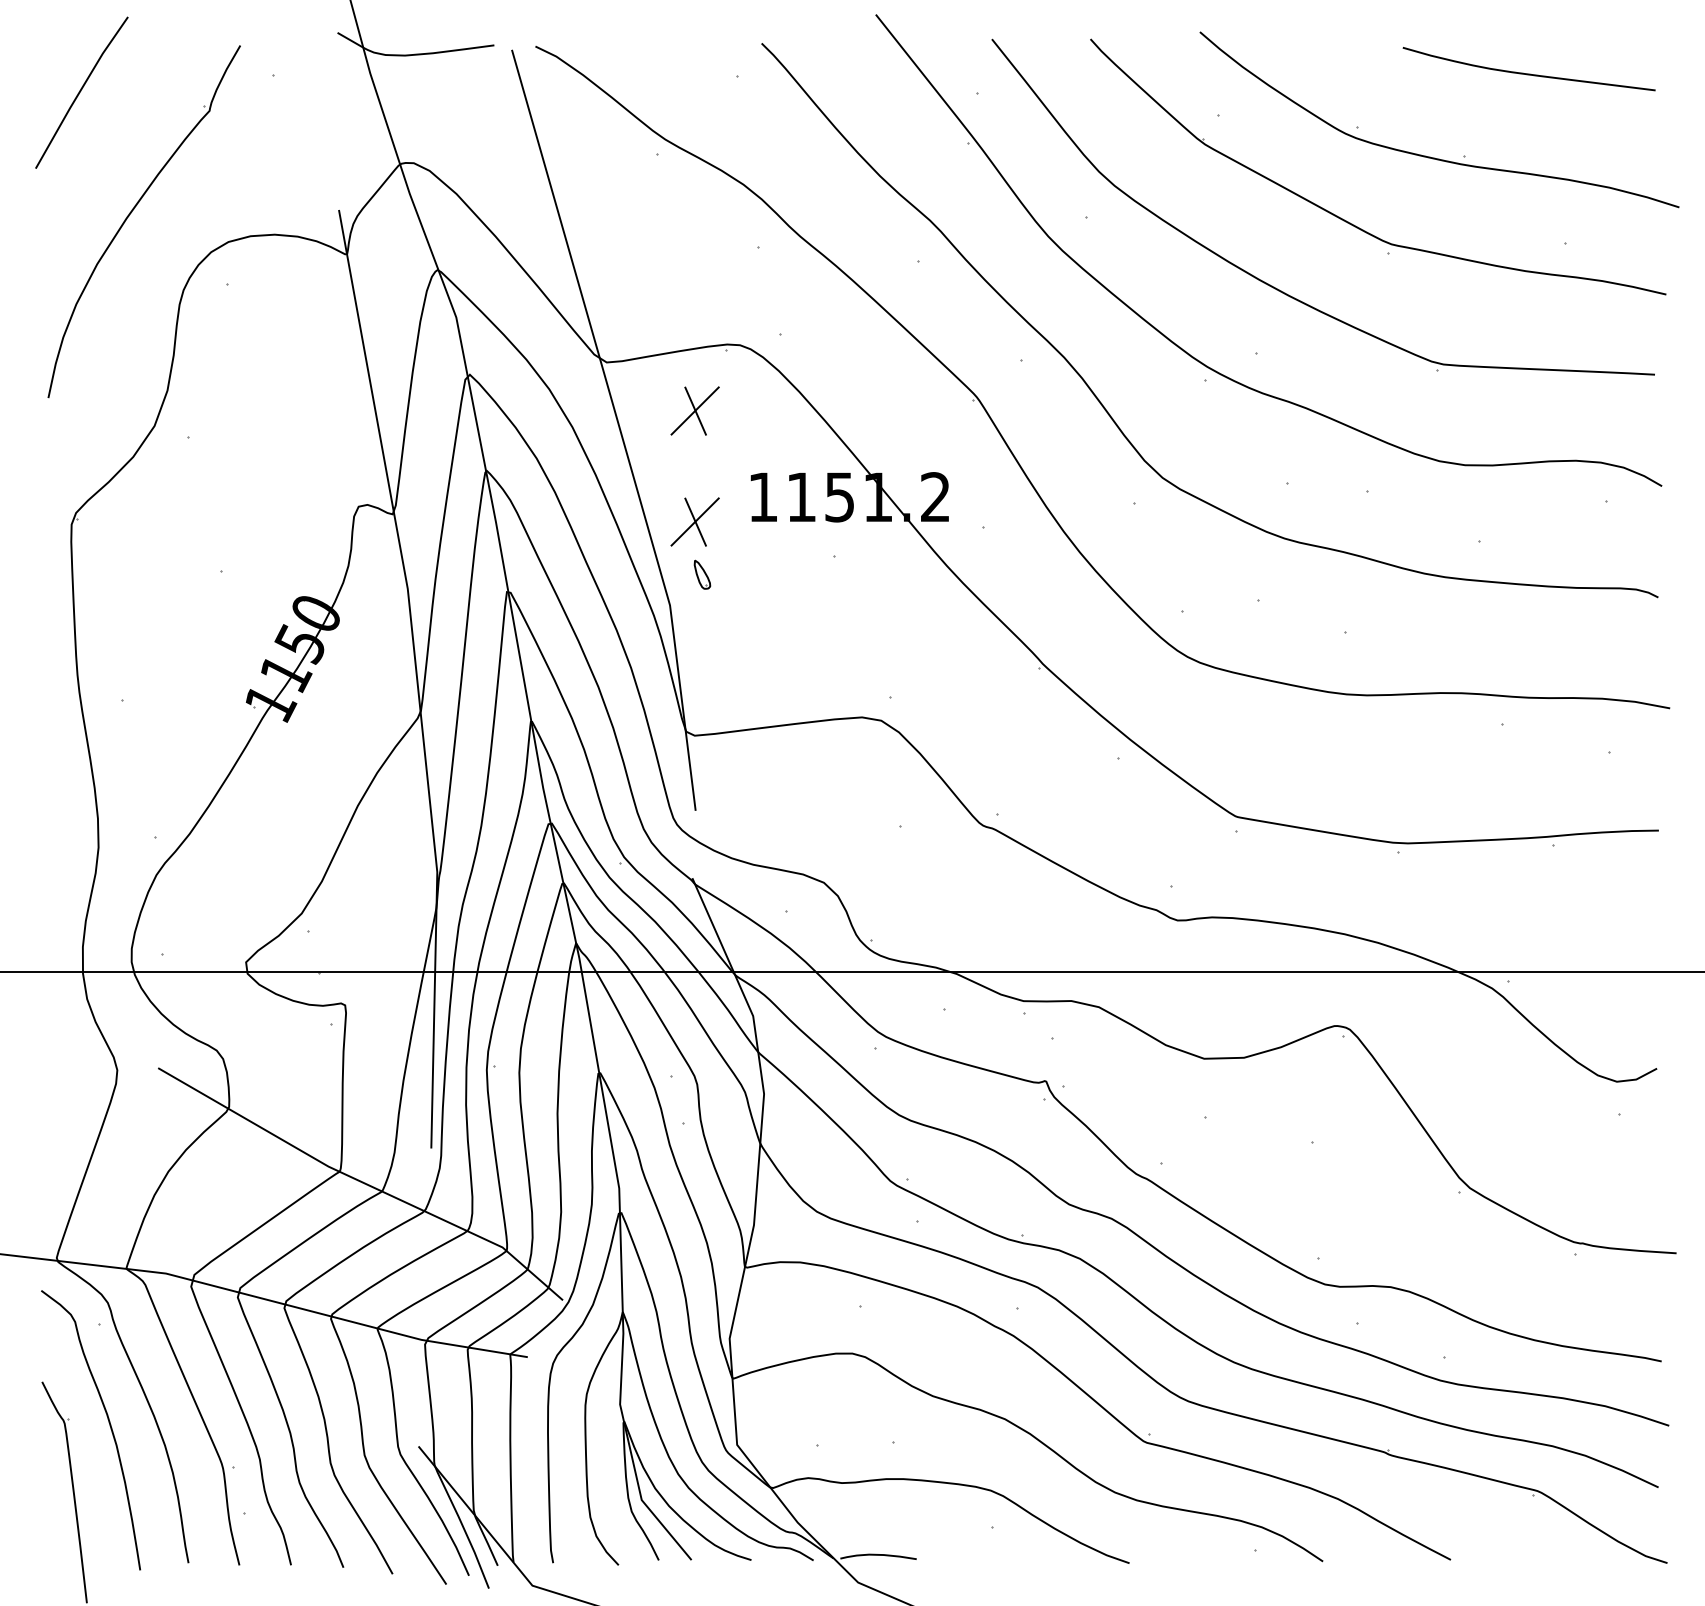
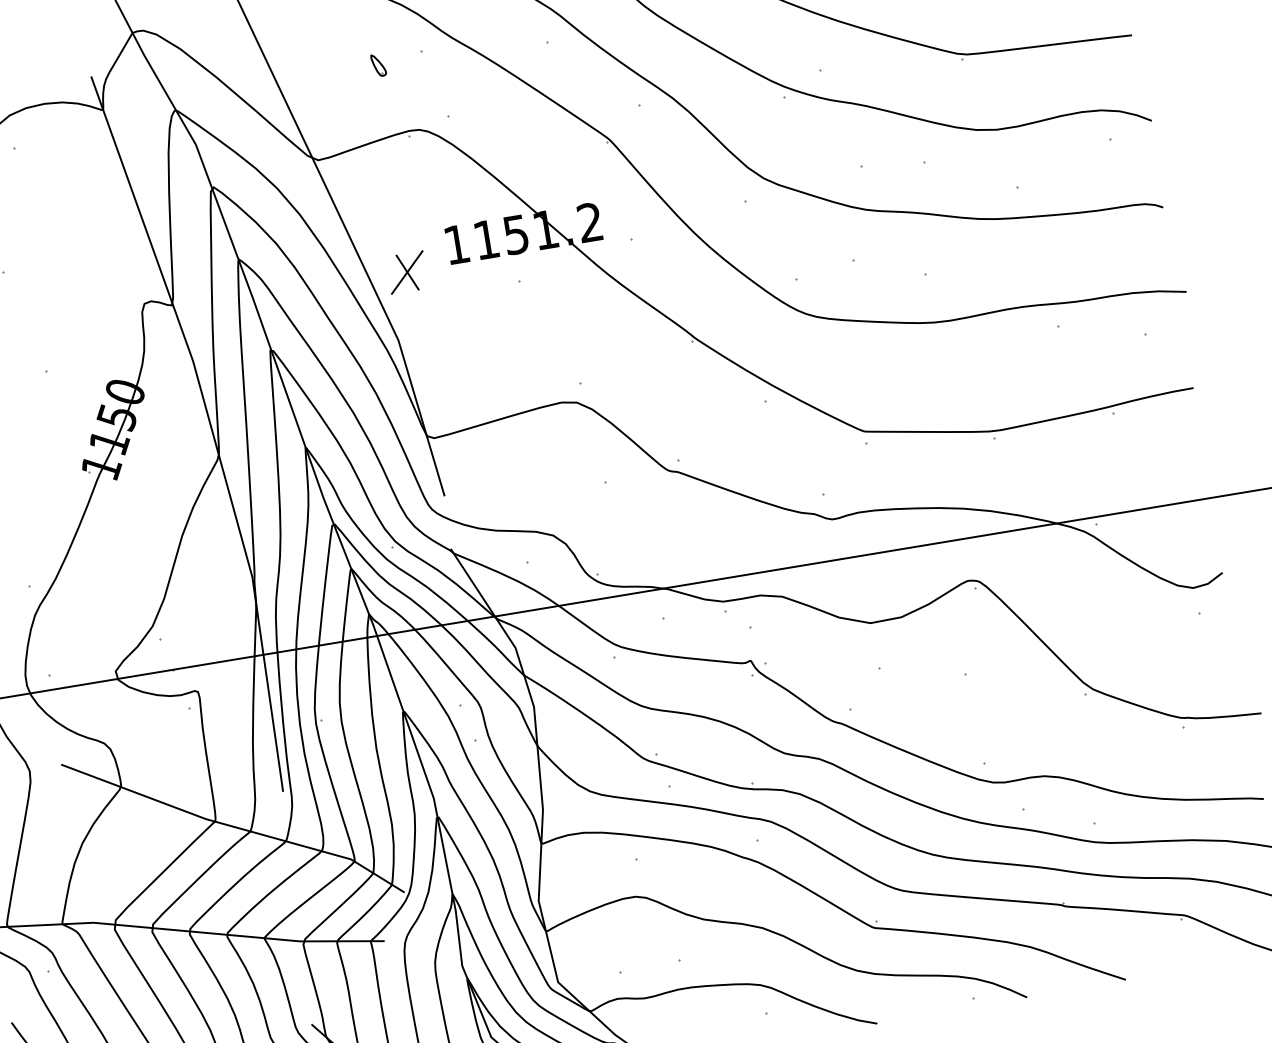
part: (694, 410) -> (392, 186), removed
part: (702, 574) -> (378, 65), moved

